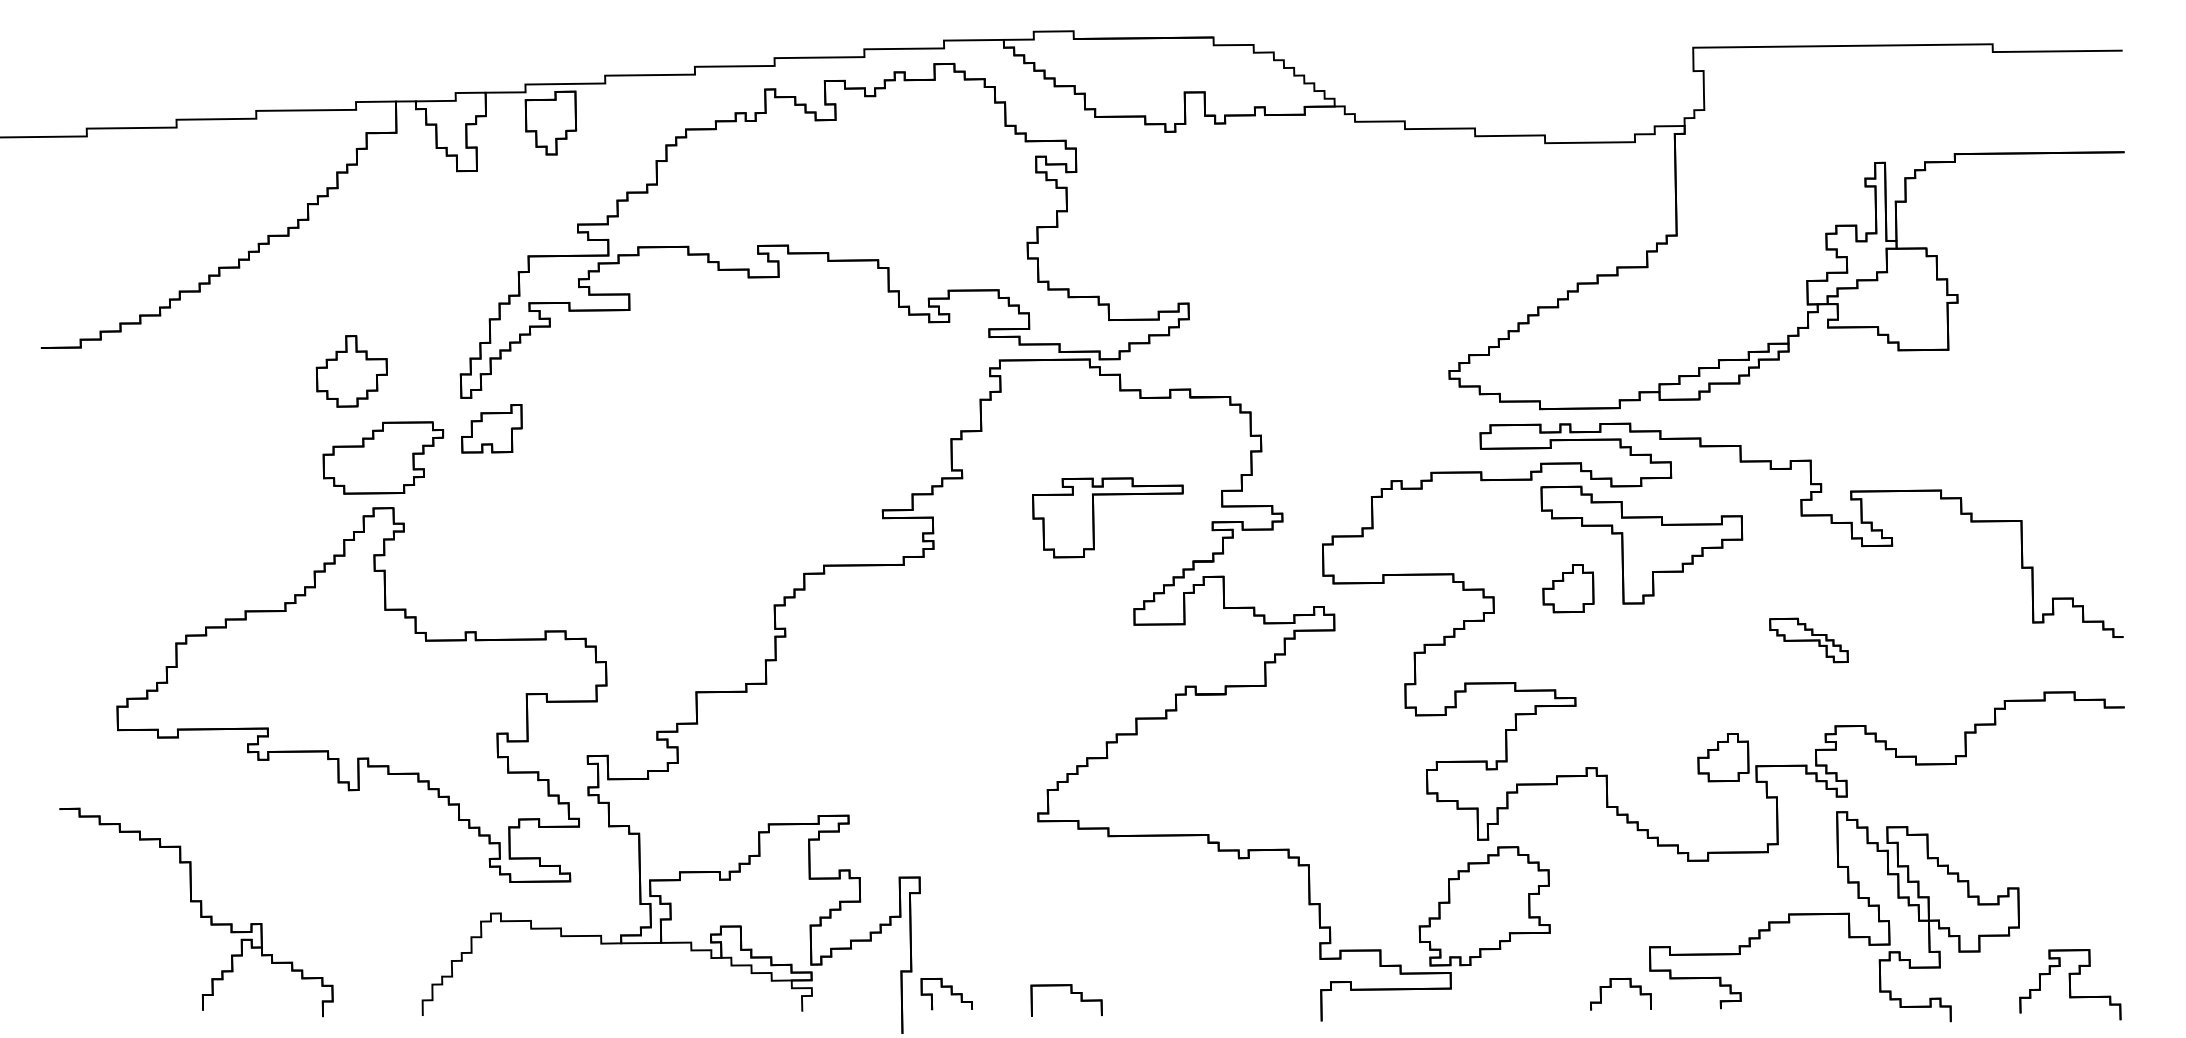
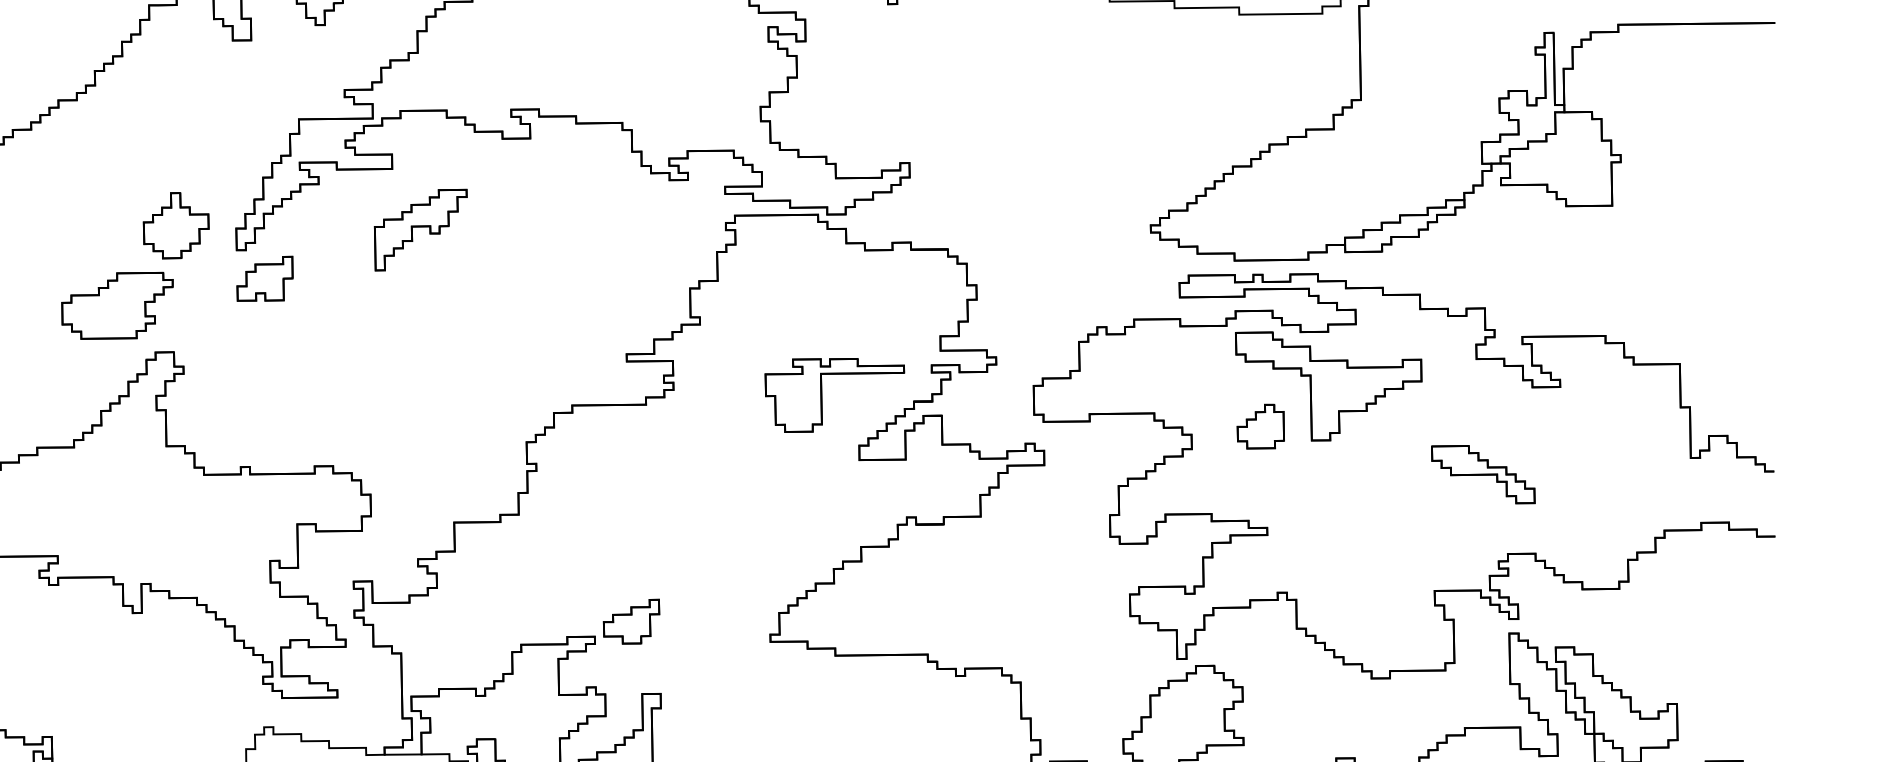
part: (351, 371) -> (175, 225), moved
part: (659, 375) -> (420, 229), added
part: (383, 457) -> (117, 305), moved
part: (1094, 517) -> (822, 395), moved
part: (1808, 640) -> (1482, 474), size x1.43
part: (1723, 757) -> (1404, 582), removed
part: (888, 799) -> (631, 621), added

